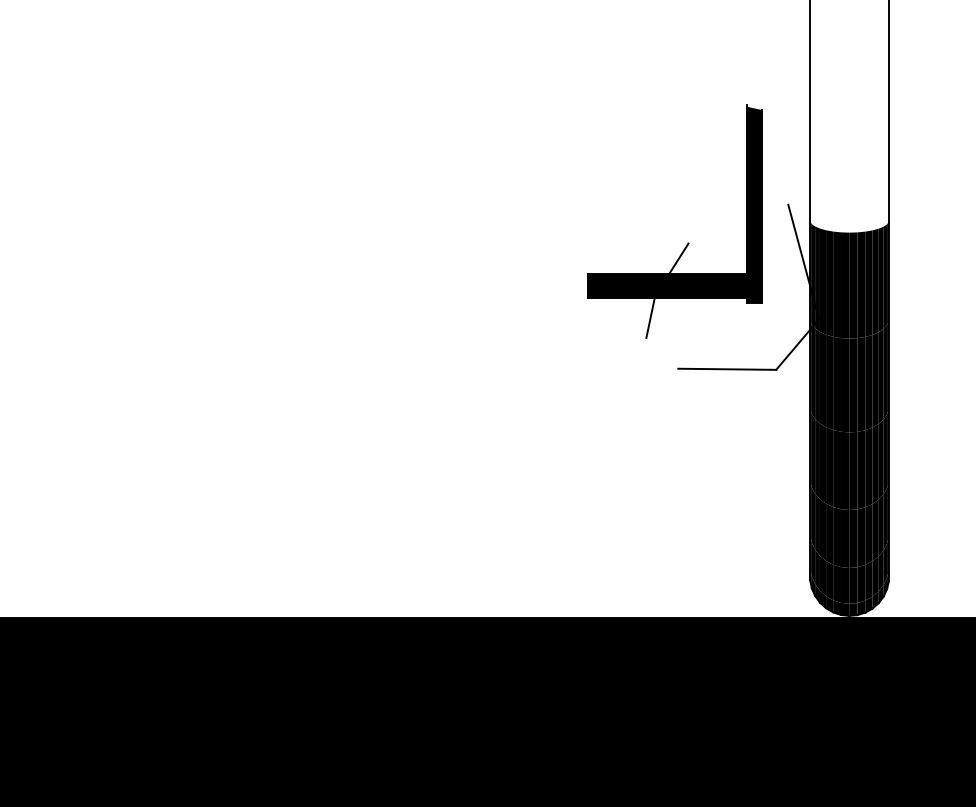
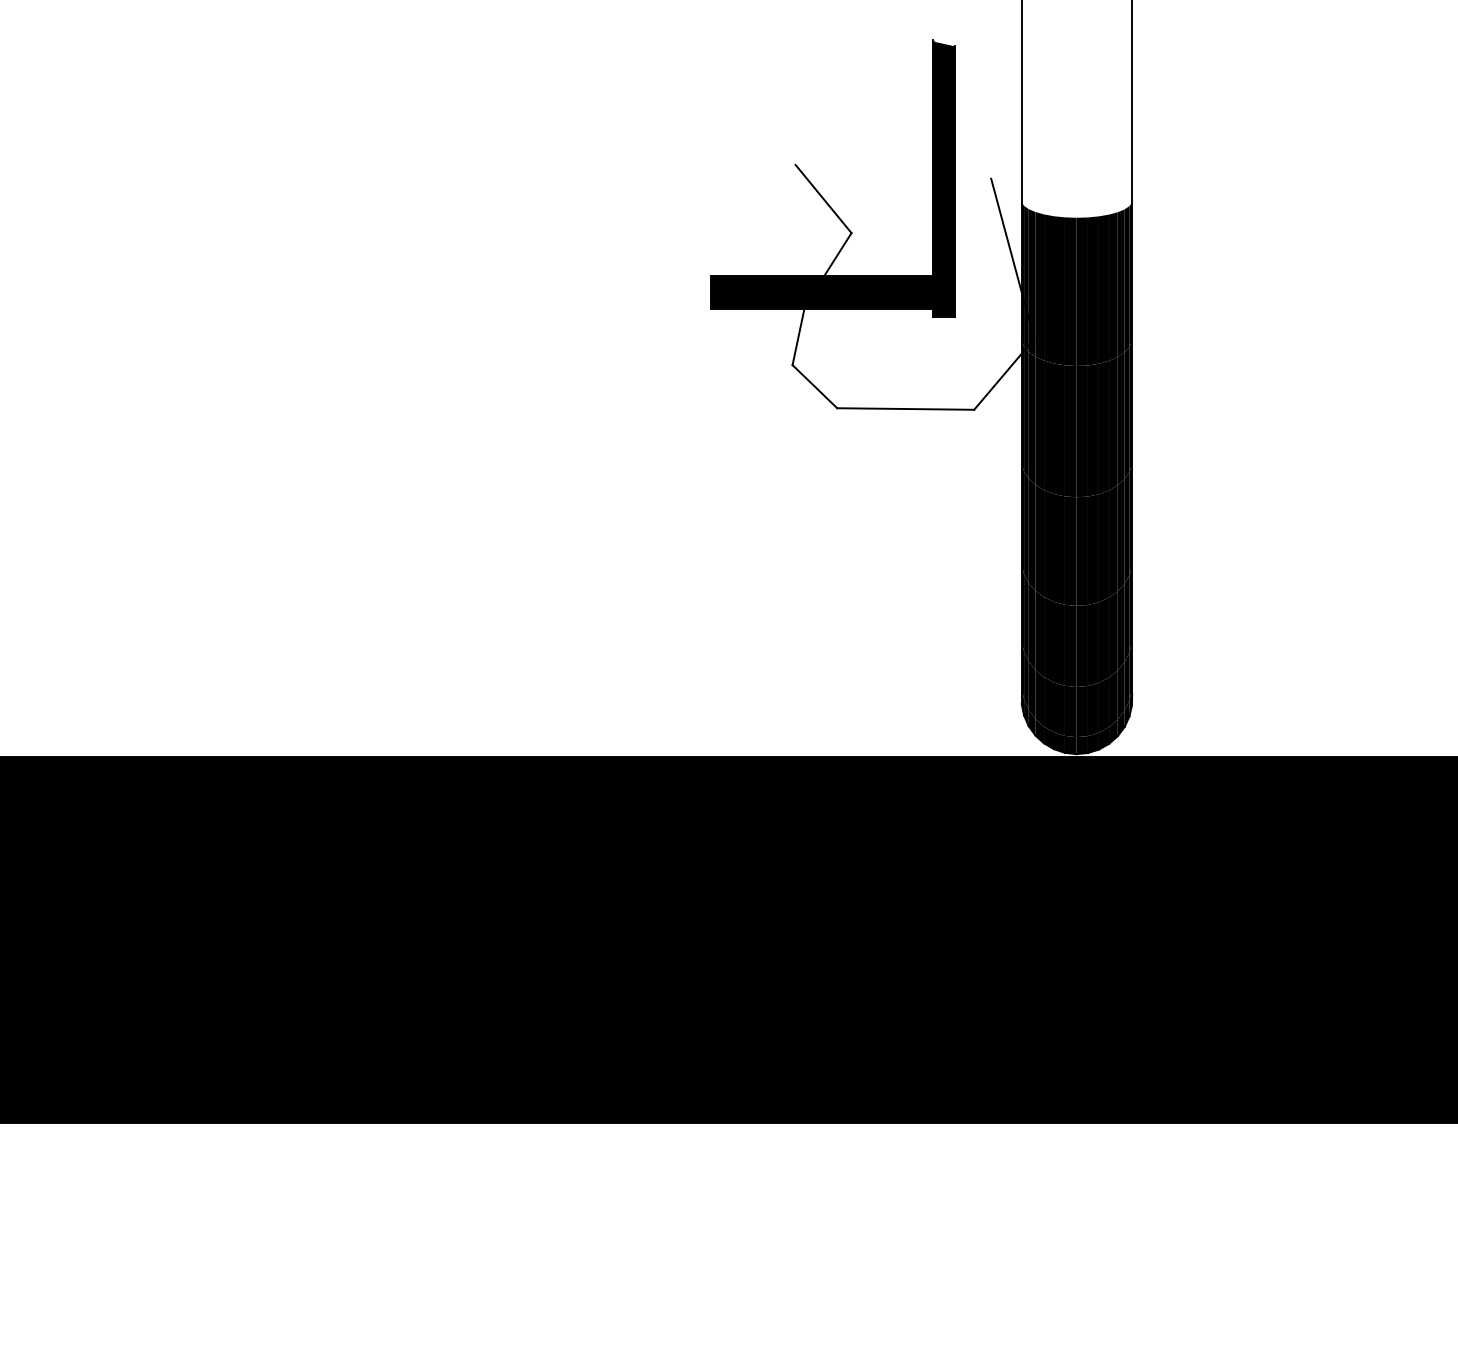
line: (668, 218) -> (823, 198), added
line: (662, 353) -> (814, 386), added

